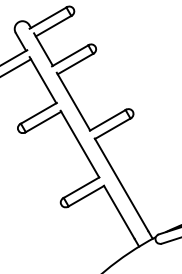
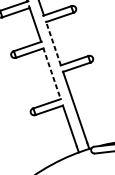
line: (73, 101) -> (53, 43), solid -> dashed
line: (79, 144) -> (51, 73), solid -> dashed

